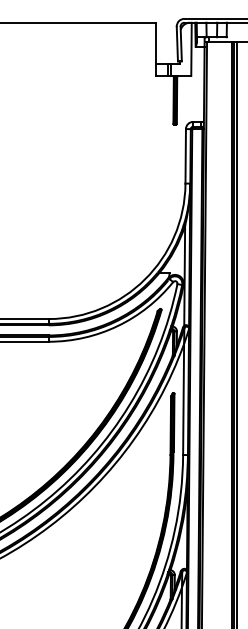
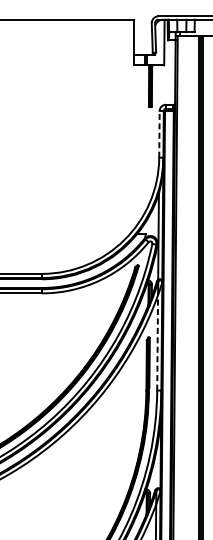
line: (185, 155) -> (159, 133), solid -> dashed
line: (183, 399) -> (157, 342), solid -> dashed

